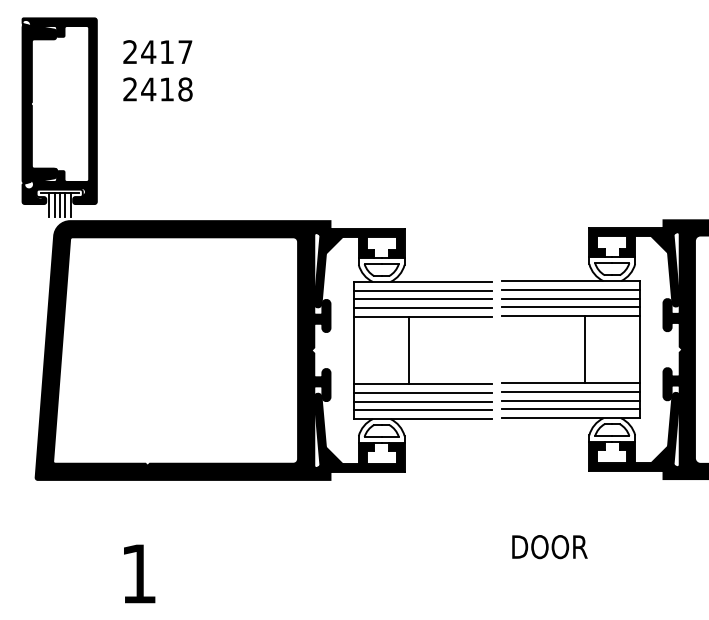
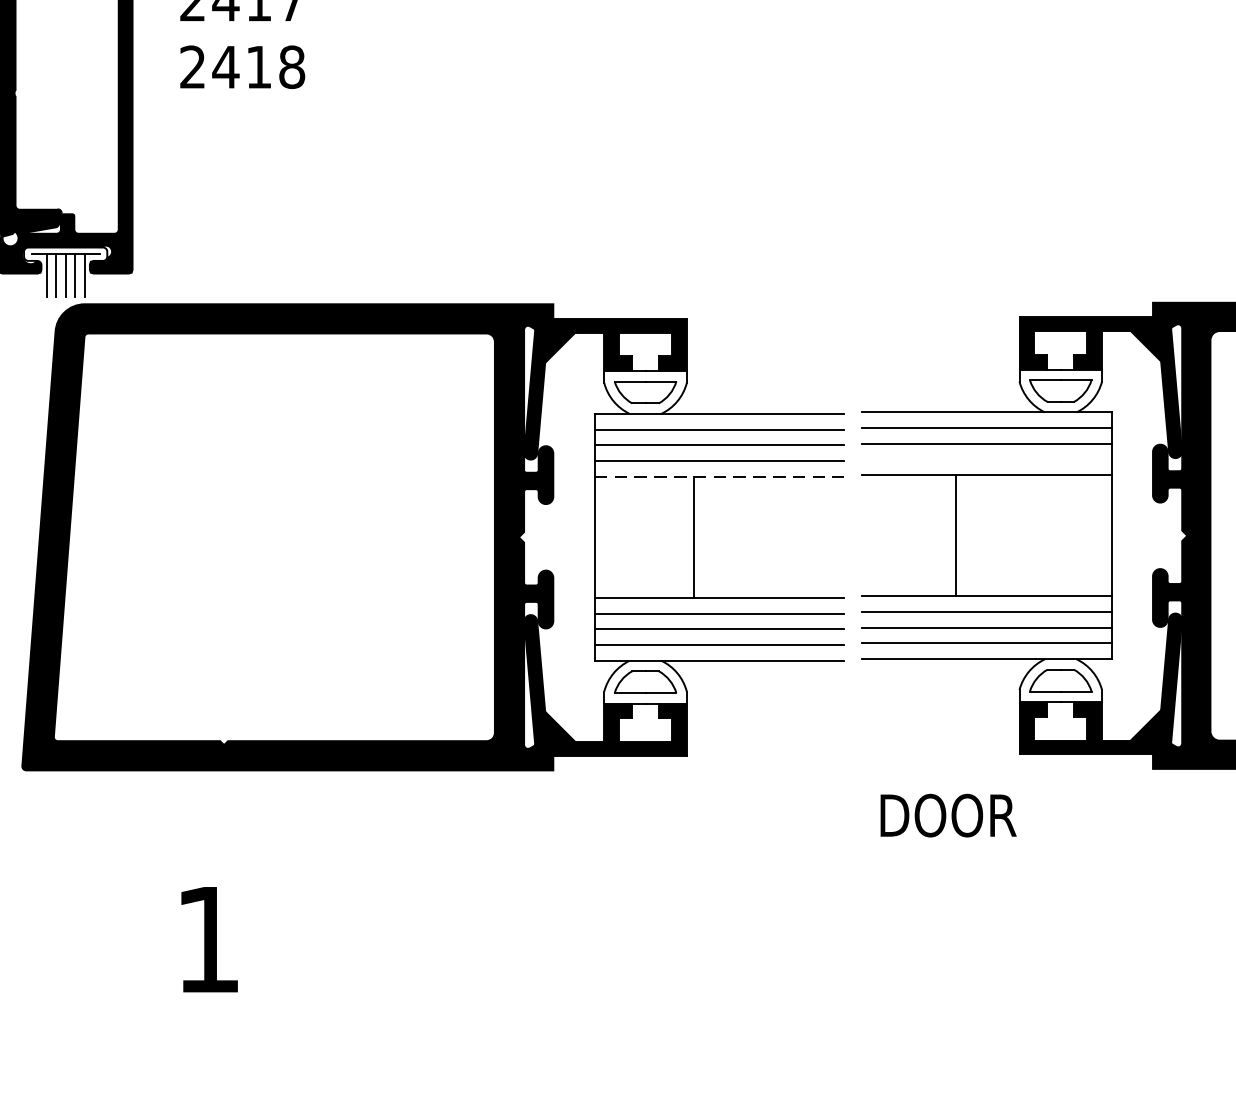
line: (571, 307) -> (987, 459), removed
line: (423, 316) -> (720, 476), solid -> dashed
line: (585, 349) -> (956, 535), moved
text: (549, 547) -> (947, 816), moved

